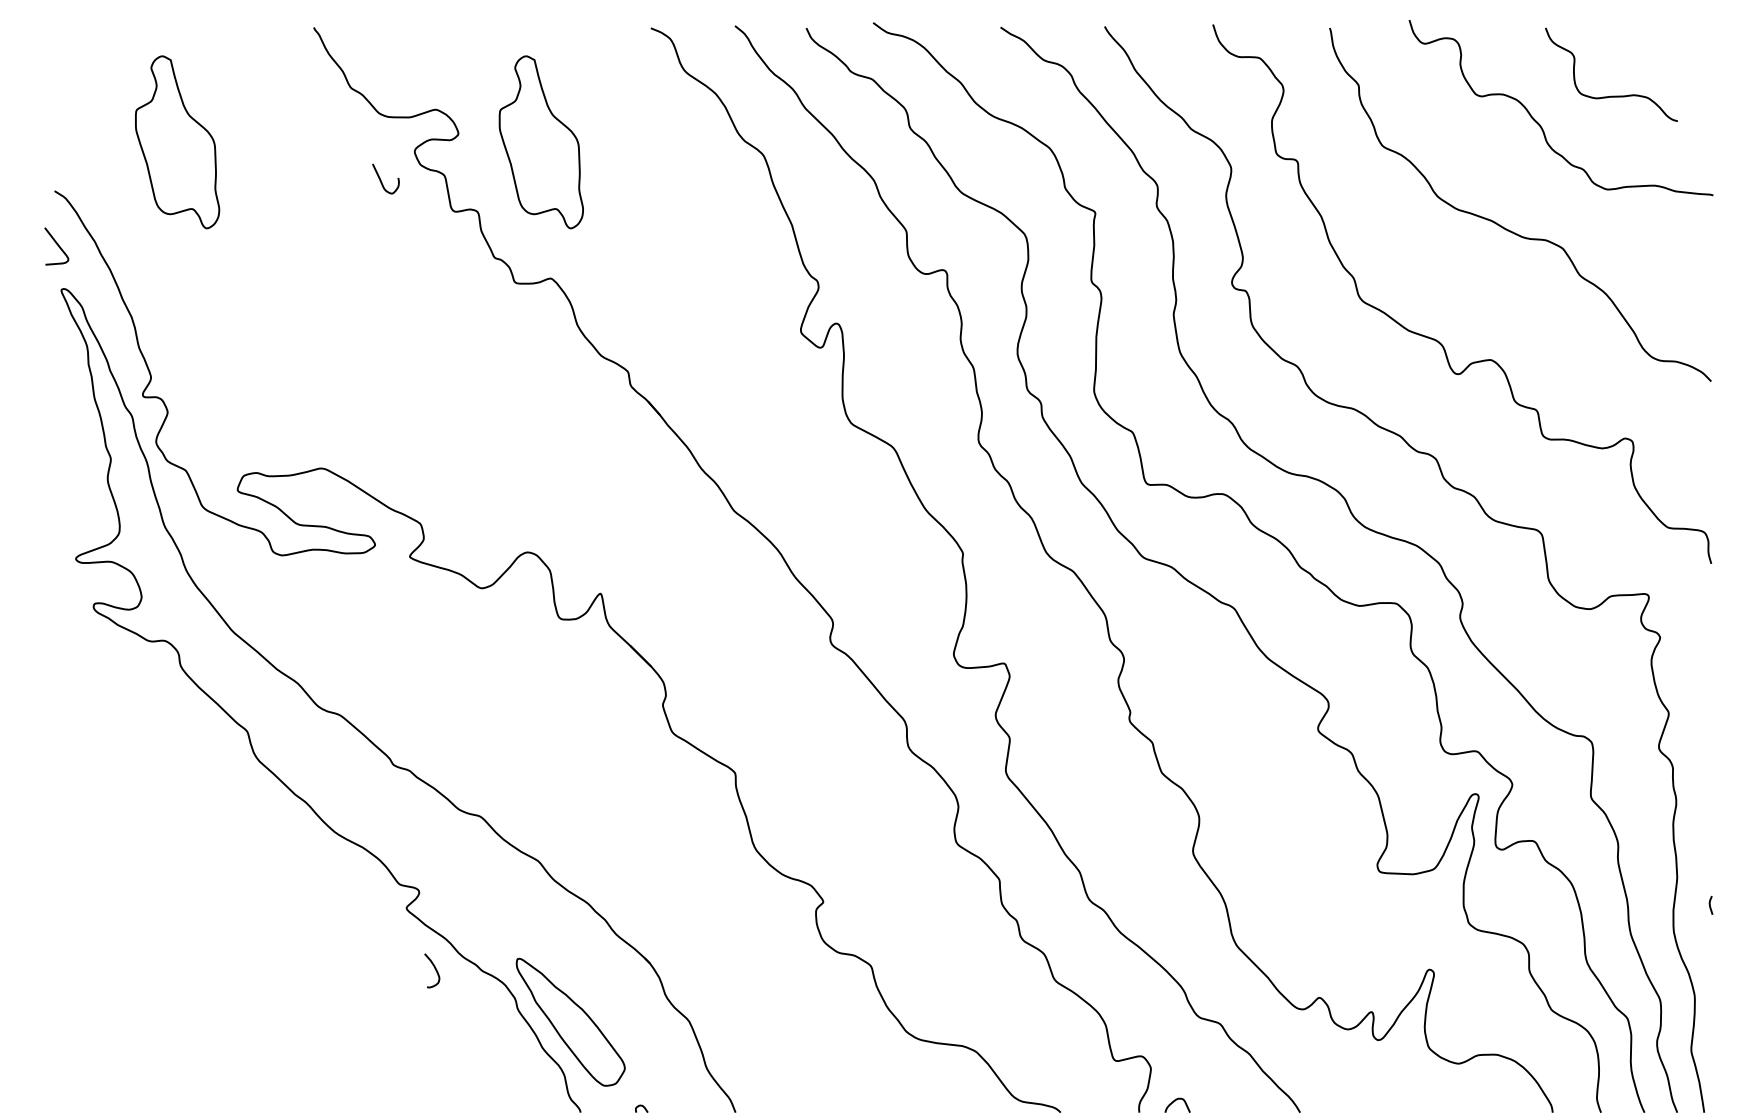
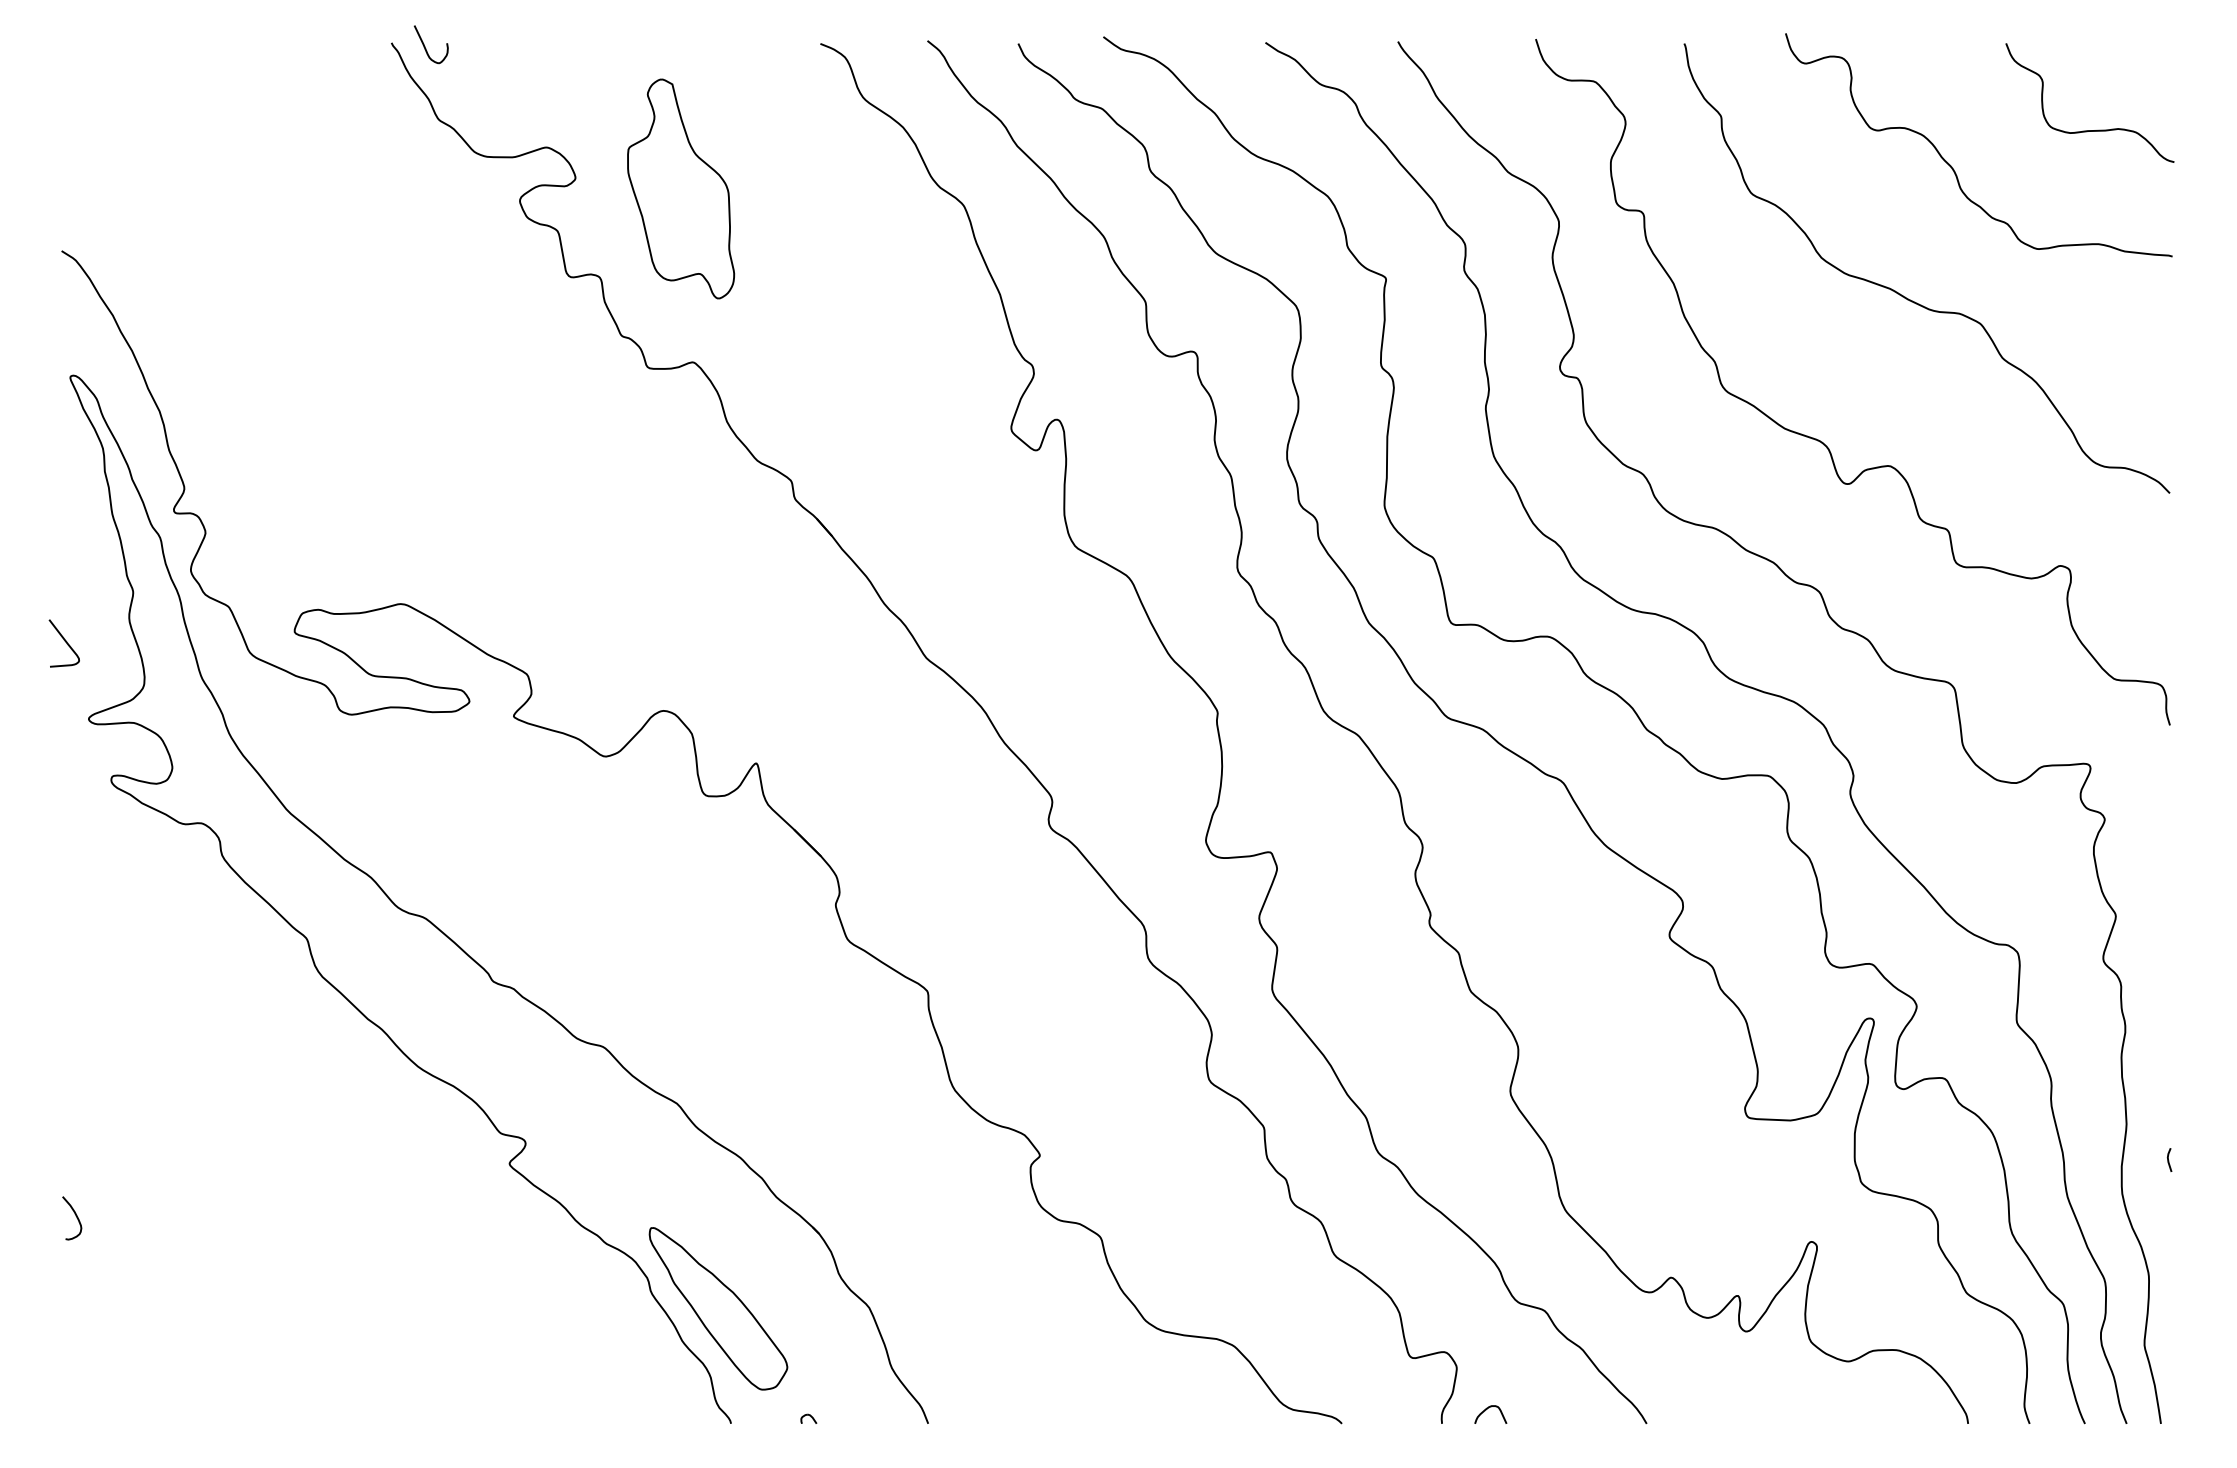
curve: (1611, 96) -> (2089, 130), moved
part: (177, 141) -> (218, 188), removed
curve: (381, 180) -> (425, 46), moved
curve: (56, 244) -> (64, 641), moved
curve: (434, 969) -> (75, 1216), moved

